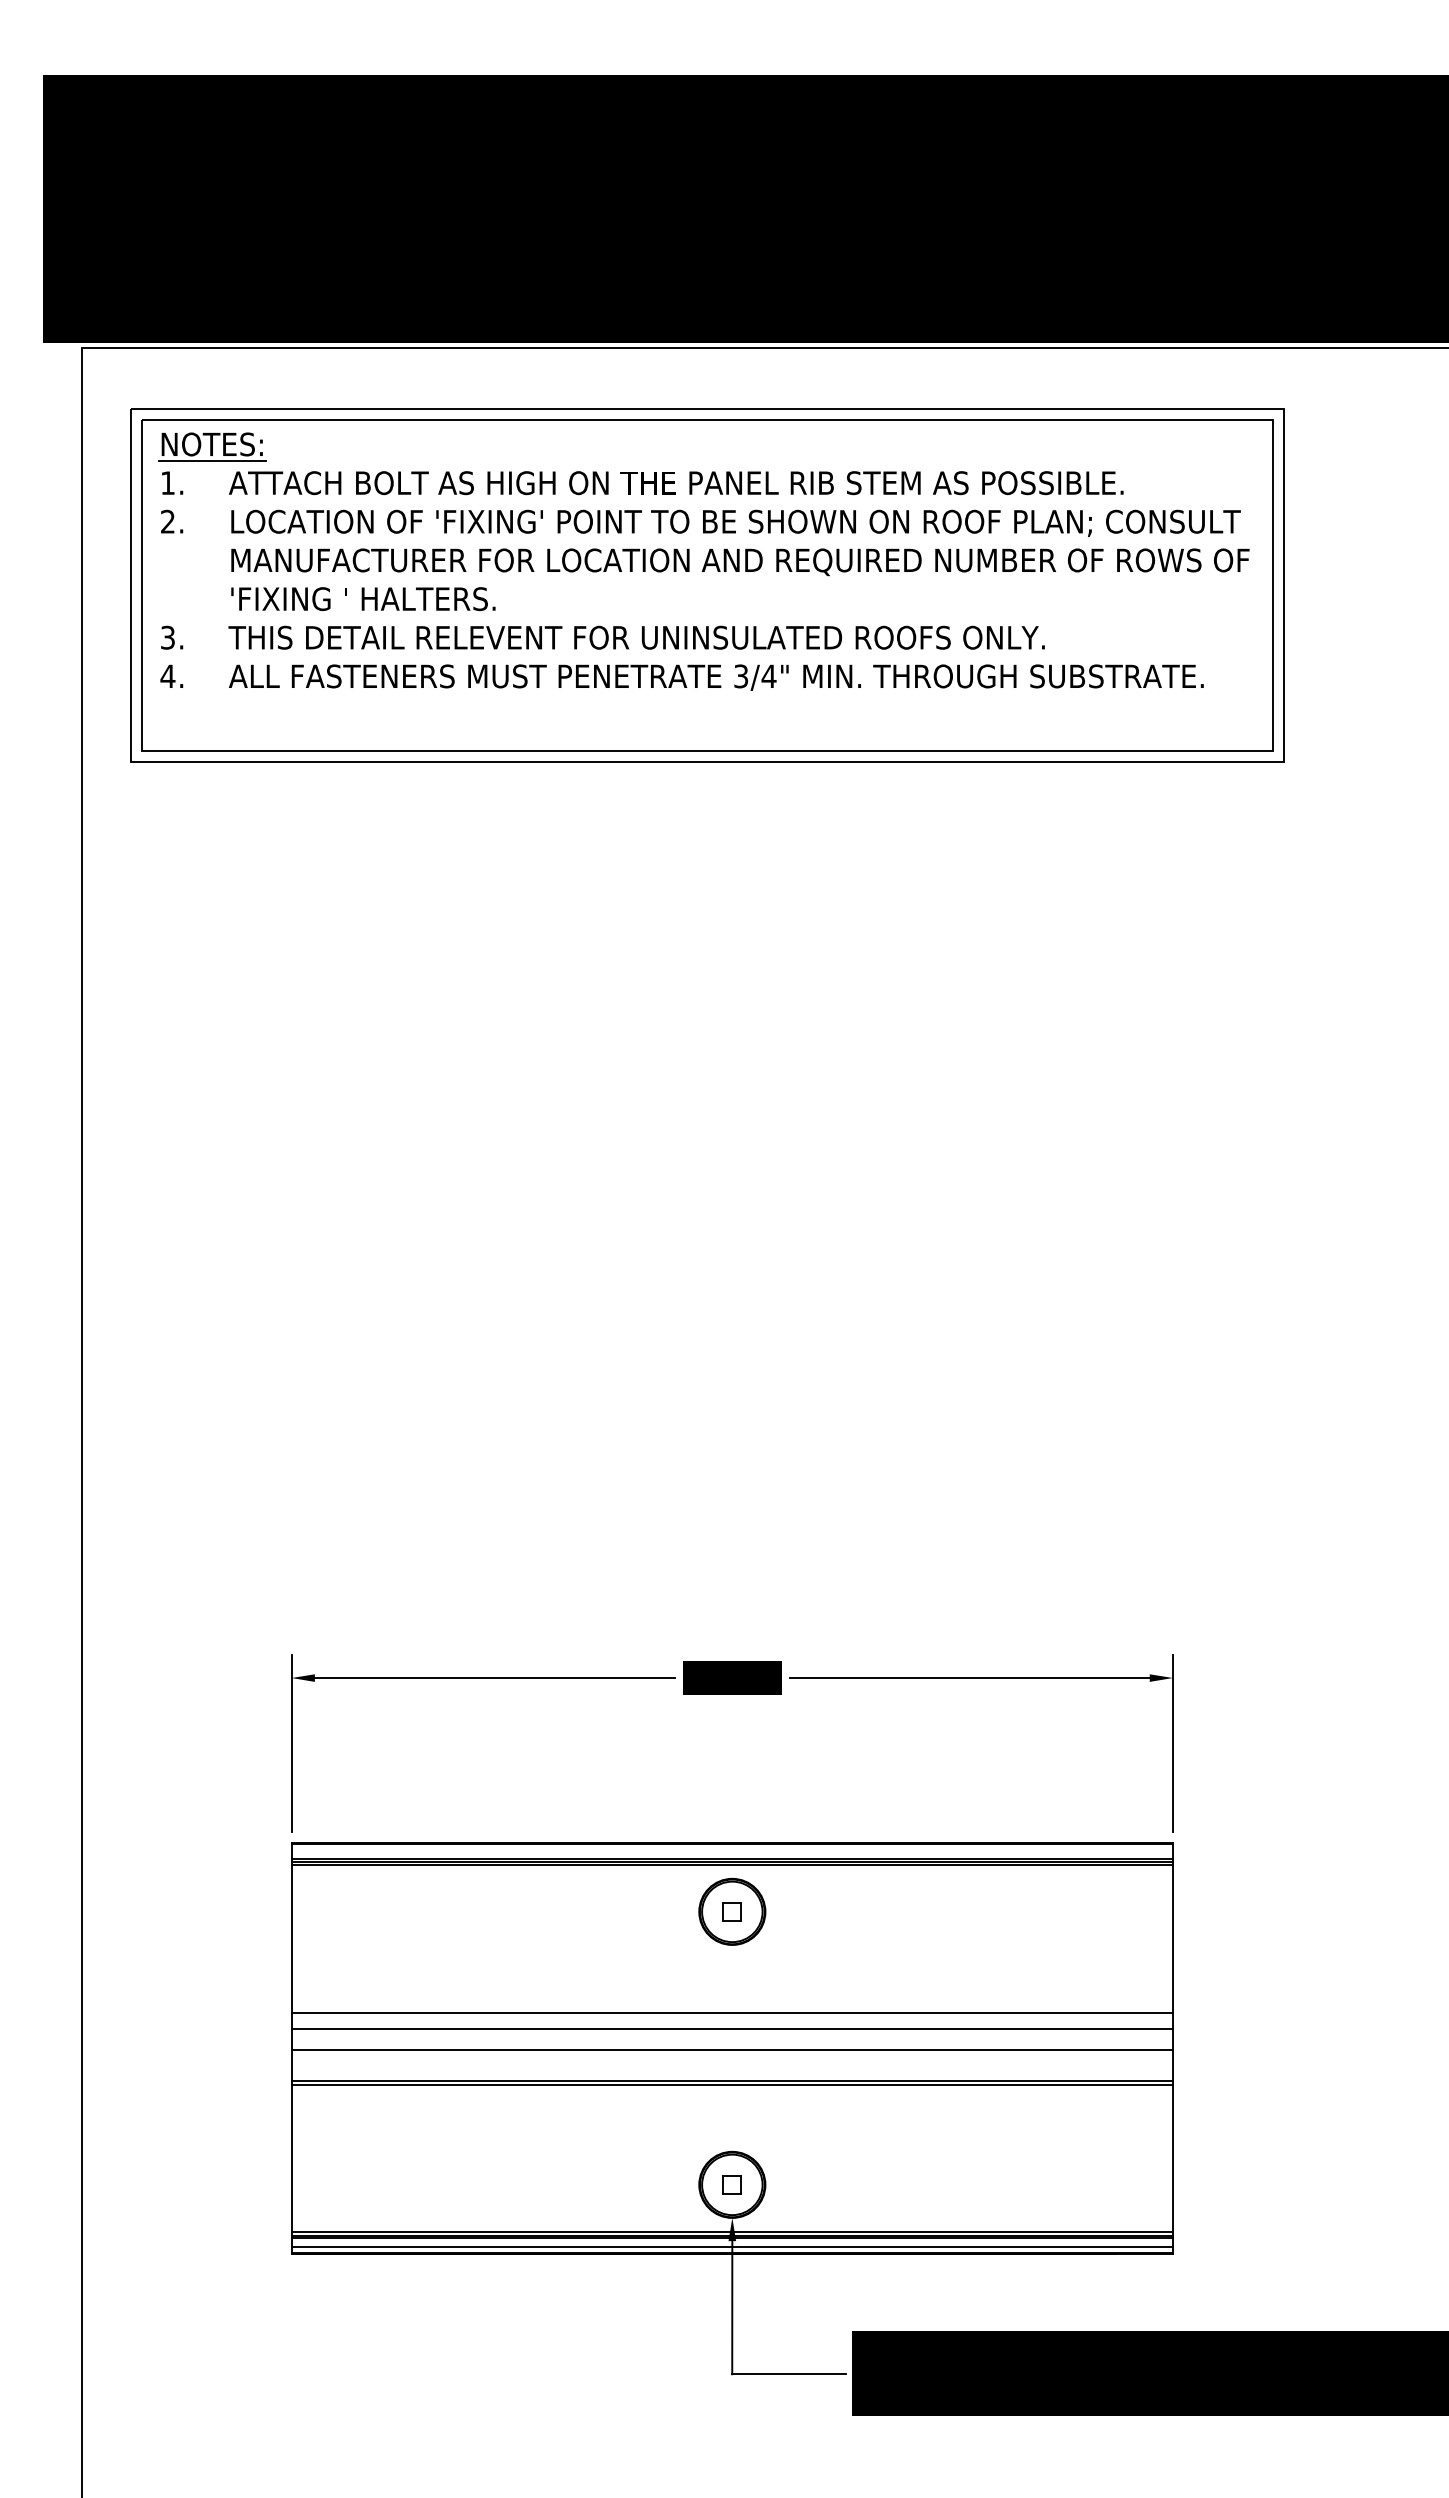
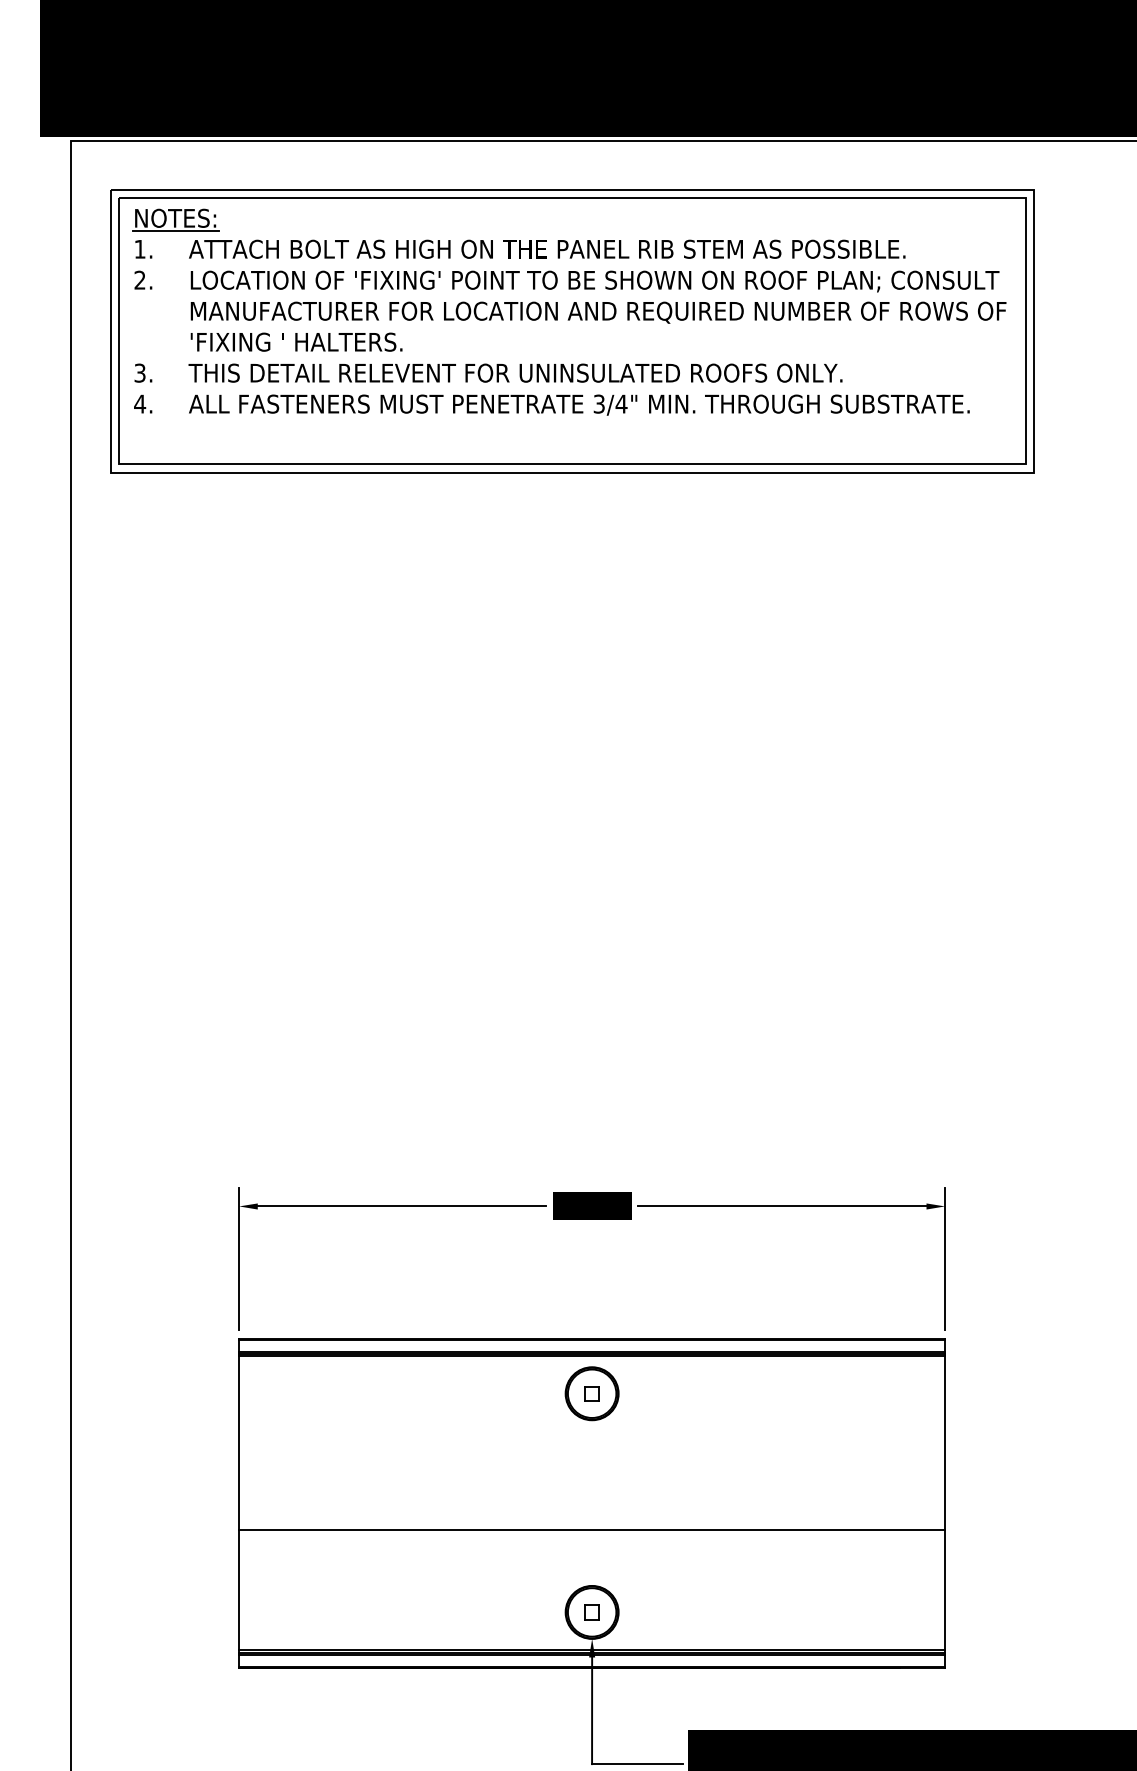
line: (731, 2012) -> (591, 1474), removed
line: (731, 2028) -> (591, 1487), removed
line: (731, 2050) -> (591, 1504), removed
line: (731, 2084) -> (591, 1532), removed
line: (731, 2247) -> (591, 1662), removed

